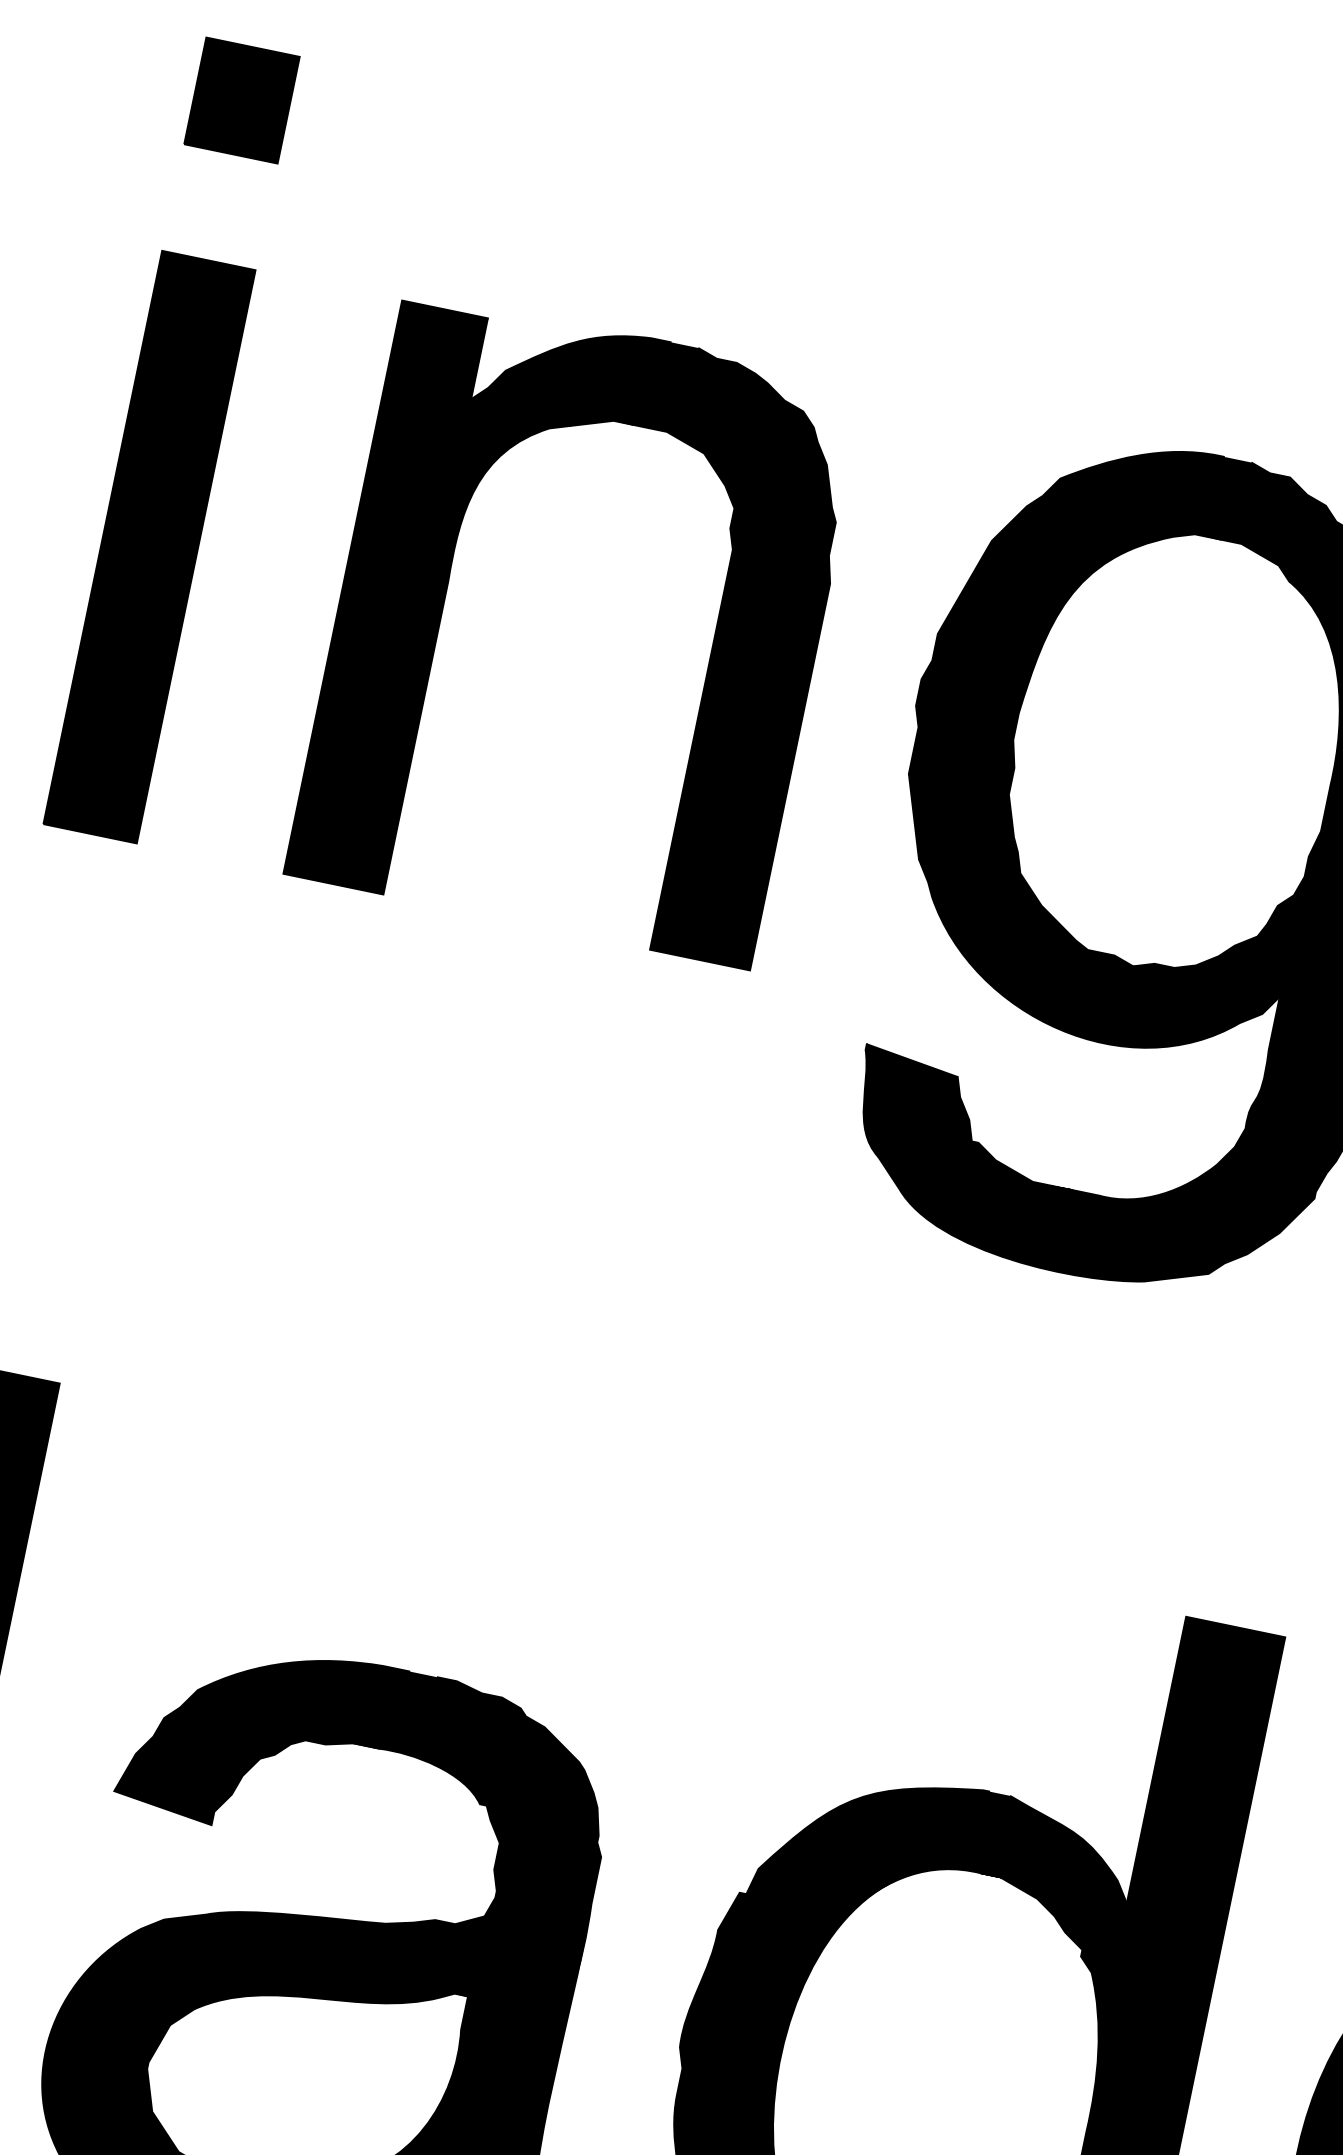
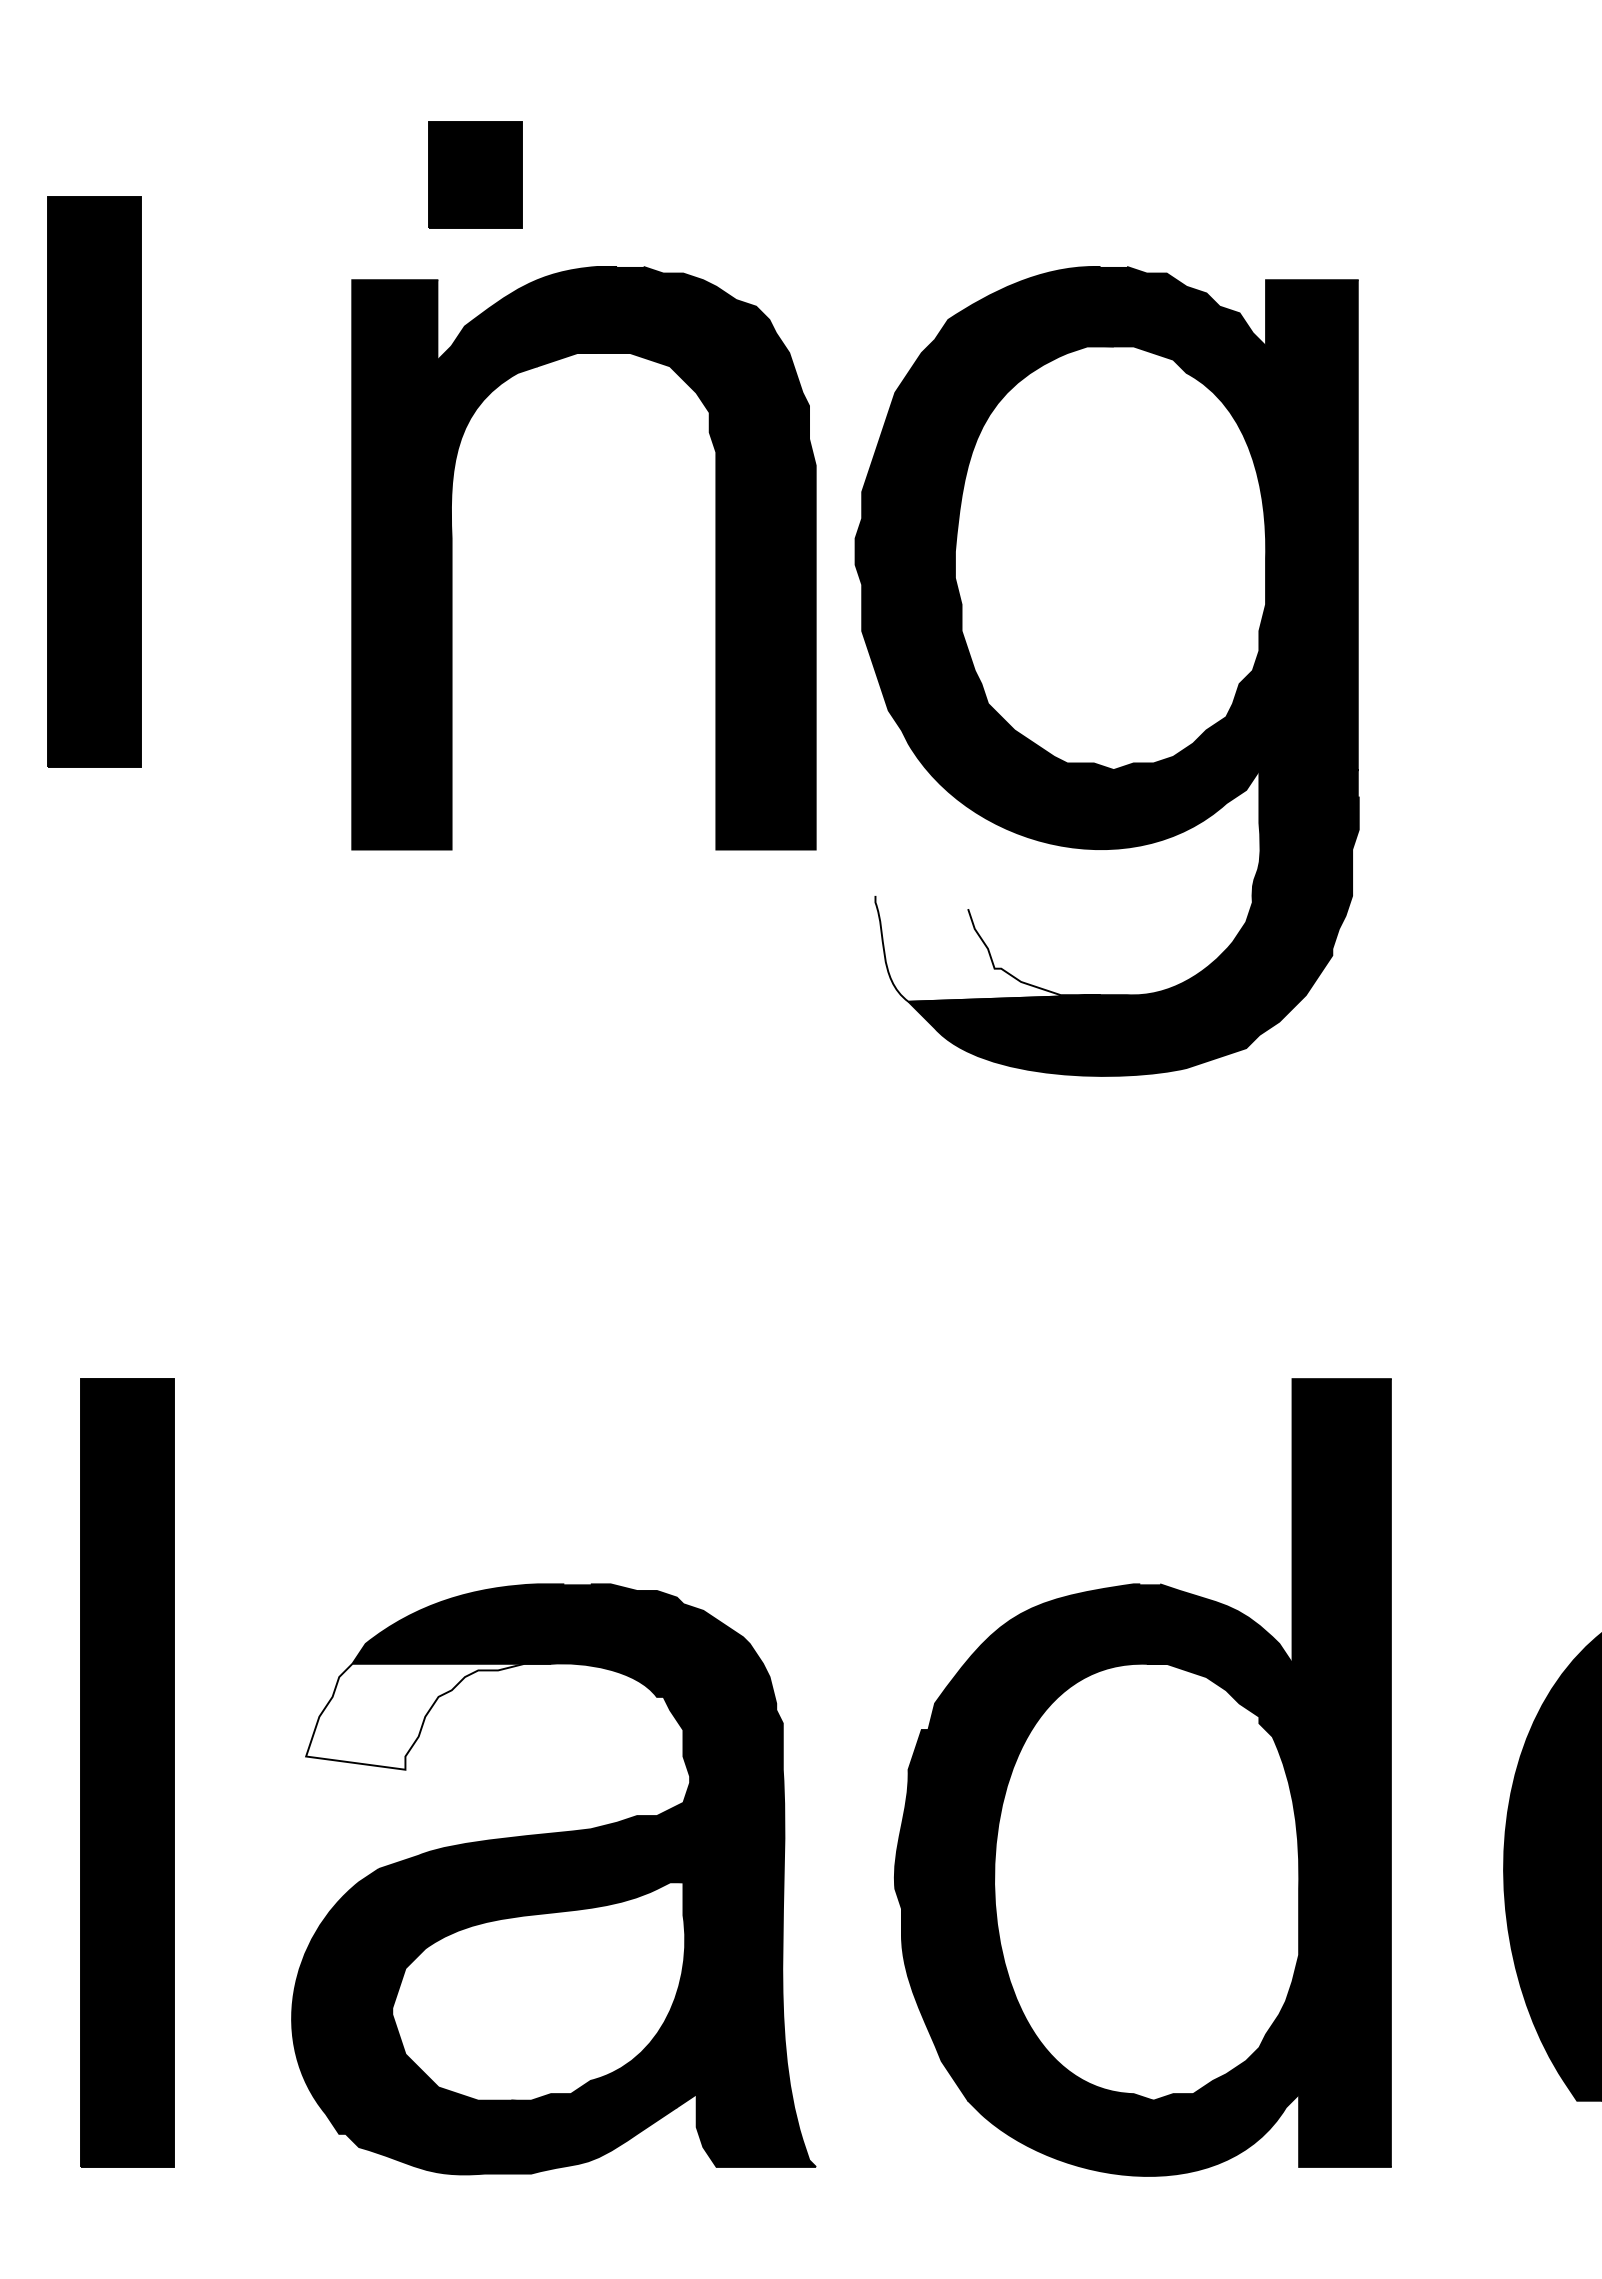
part: (242, 99) -> (475, 174), moved
part: (149, 546) -> (94, 481), moved
part: (445, 601) -> (452, 558), moved
fill: (968, 1119) -> (987, 948), removed
fill: (245, 1776) -> (428, 1716), removed

